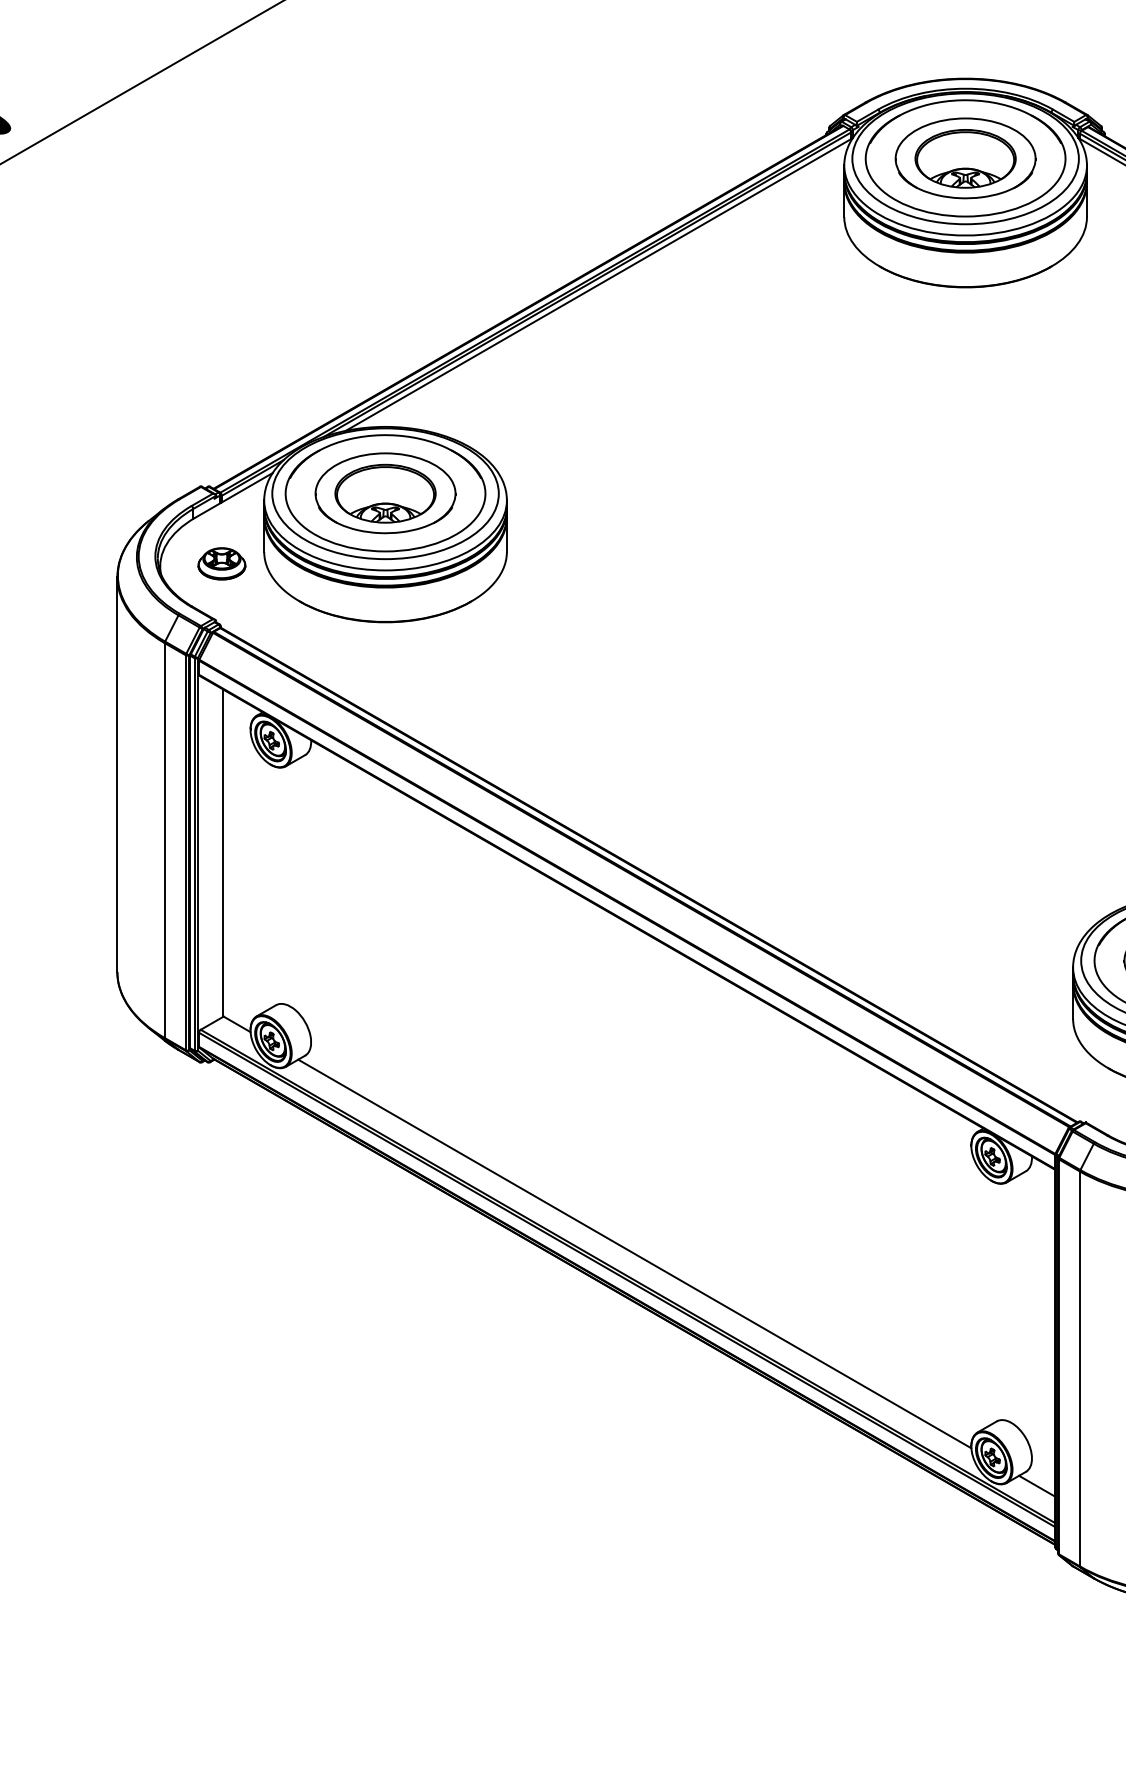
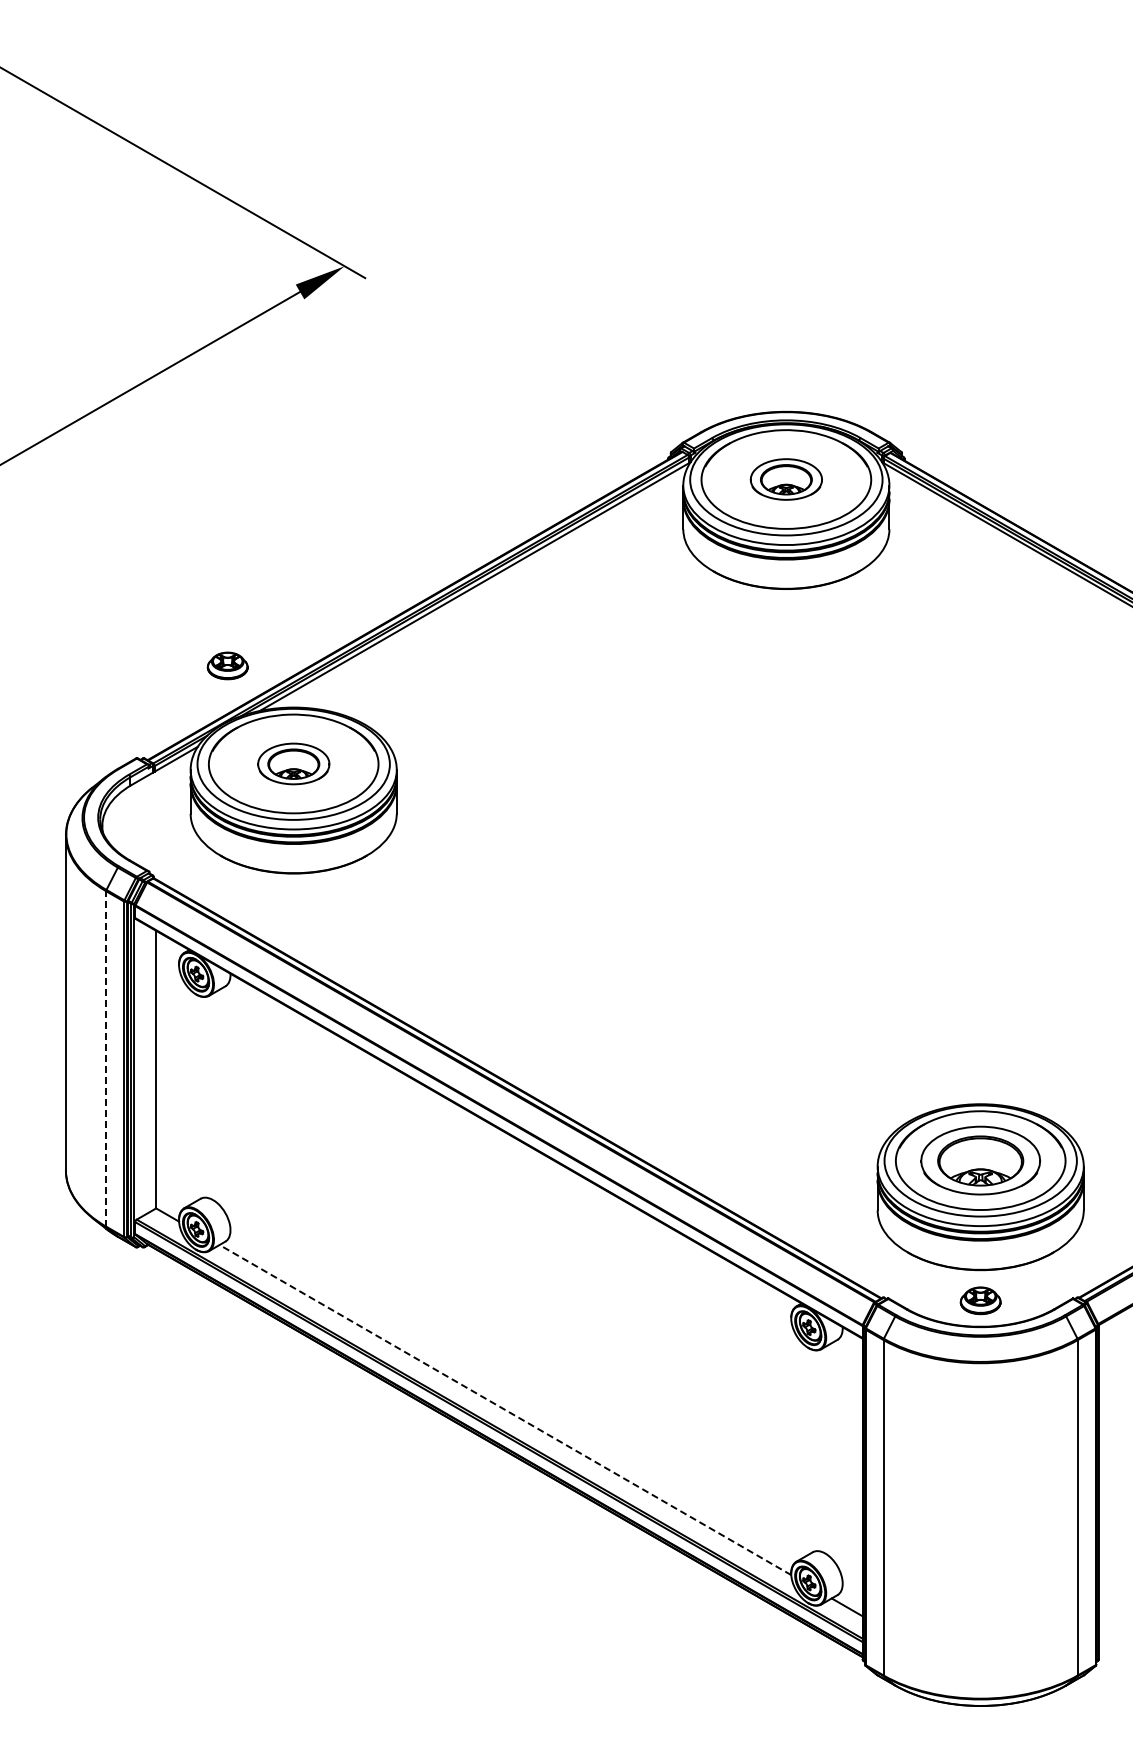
part: (965, 158) -> (786, 479), size x0.6
part: (385, 492) -> (293, 763), size x0.6
part: (221, 563) -> (227, 665), moved
line: (165, 840) -> (106, 1058), solid -> dashed
line: (633, 1253) -> (504, 1409), solid -> dashed

